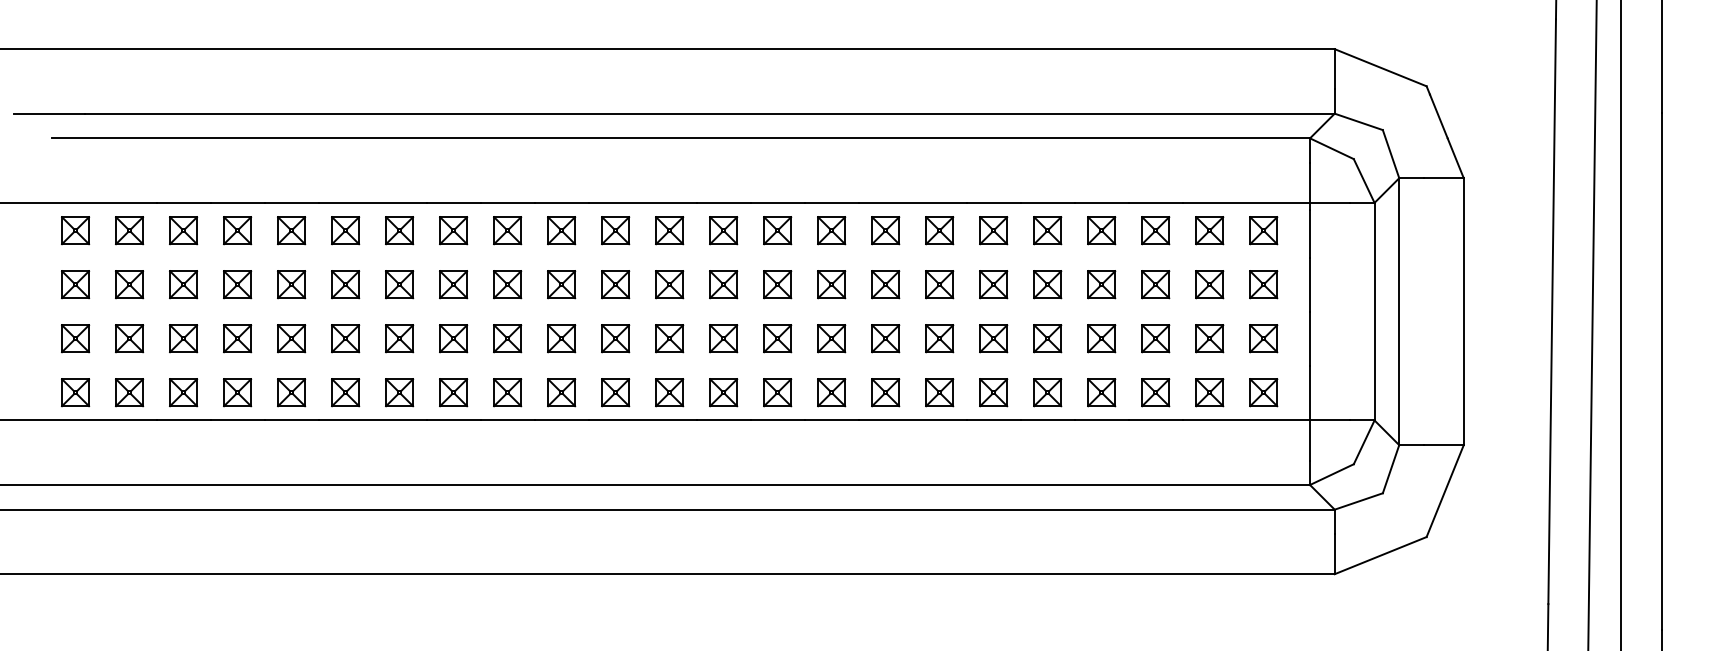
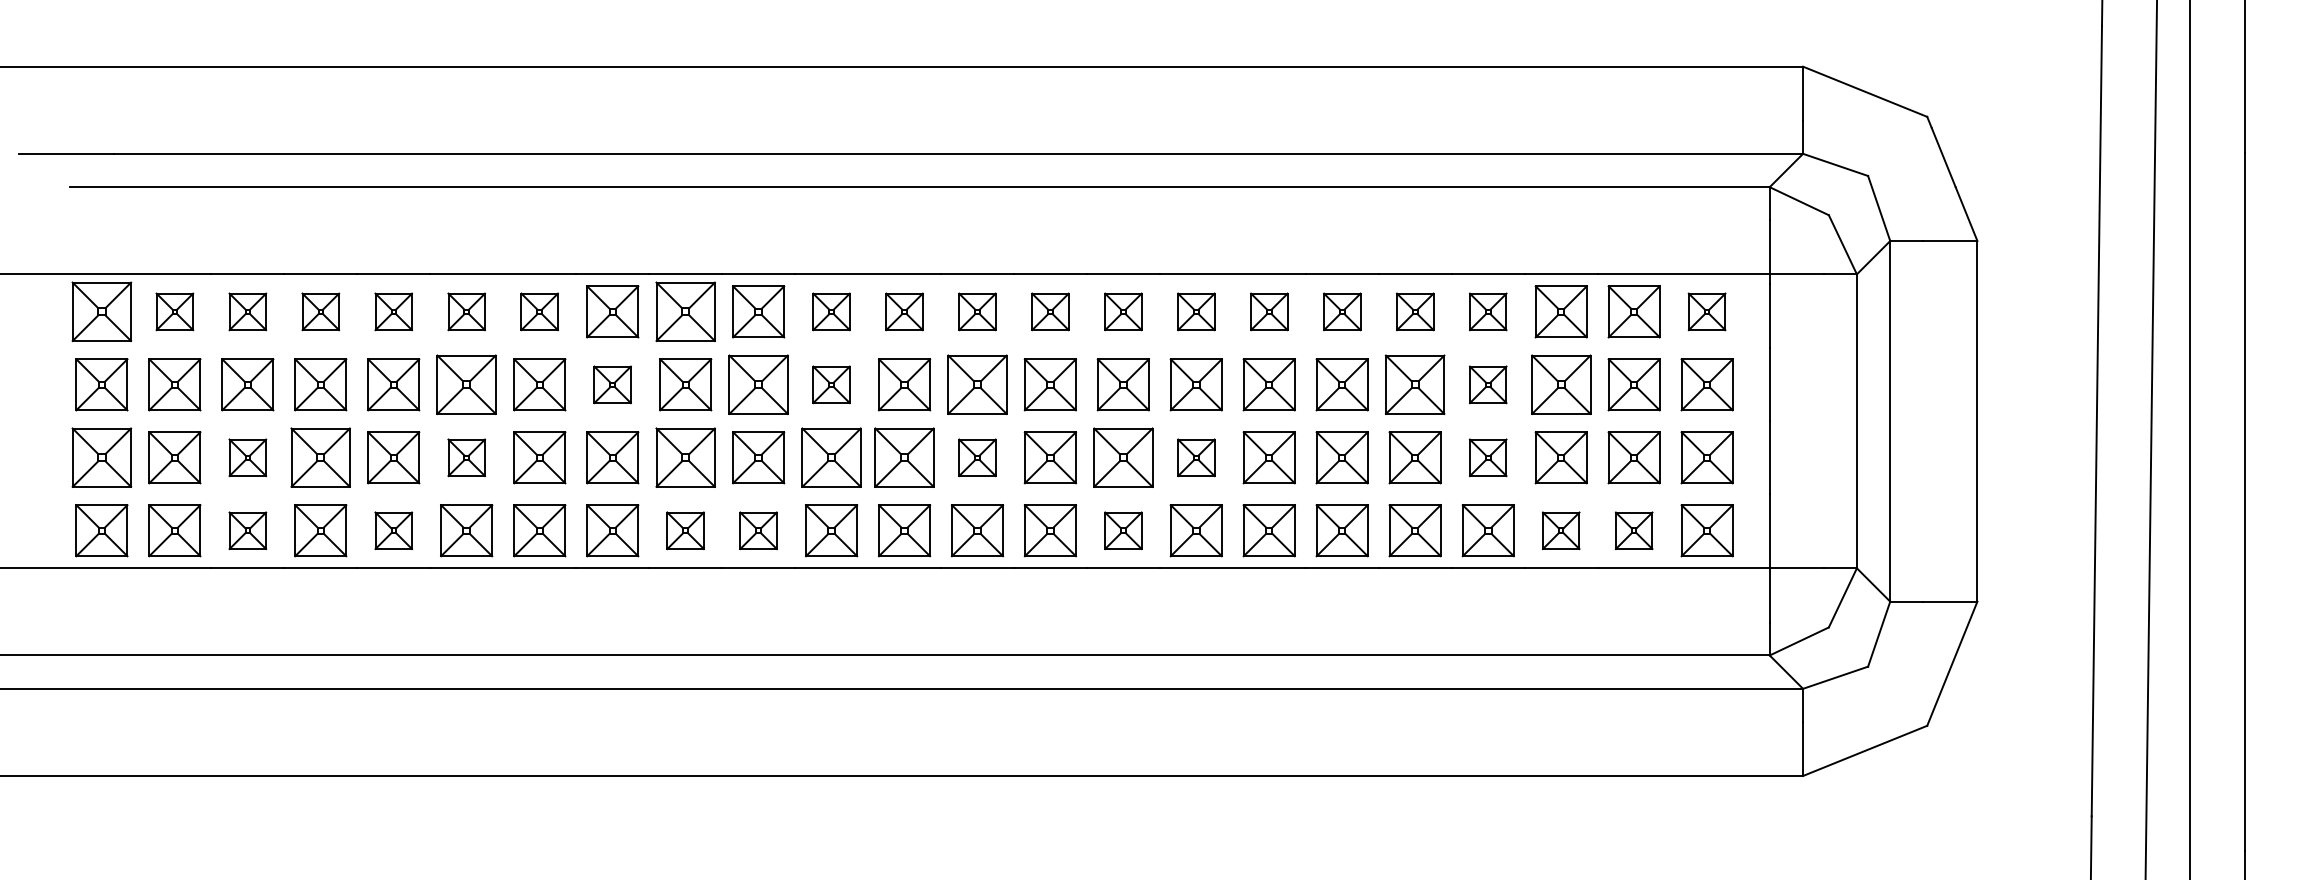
part: (75, 230) -> (101, 311), size x1.6
part: (453, 230) -> (612, 311), size x1.4
part: (507, 230) -> (685, 311), size x1.6
part: (561, 230) -> (758, 311), size x1.4
part: (1155, 230) -> (1560, 311), size x1.4
part: (1209, 230) -> (1633, 311), size x1.4
part: (75, 284) -> (101, 384), size x1.4
part: (129, 284) -> (174, 384), size x1.4
part: (183, 284) -> (247, 384), size x1.4
part: (237, 284) -> (320, 384), size x1.4
part: (291, 284) -> (393, 384), size x1.4
part: (345, 284) -> (466, 384), size x1.6
part: (399, 284) -> (539, 384), size x1.4
part: (507, 284) -> (685, 384), size x1.4
part: (561, 284) -> (758, 384), size x1.6
part: (669, 284) -> (904, 384), size x1.4
part: (723, 284) -> (977, 384), size x1.6
part: (777, 284) -> (1050, 384), size x1.4
part: (831, 284) -> (1123, 384), size x1.4
part: (885, 284) -> (1196, 384), size x1.4
part: (939, 284) -> (1269, 384), size x1.4
part: (993, 284) -> (1342, 384), size x1.4
part: (1047, 284) -> (1415, 384), size x1.6
part: (1155, 284) -> (1560, 384), size x1.6
part: (1209, 284) -> (1633, 384), size x1.4
part: (1263, 284) -> (1706, 384), size x1.4
part: (75, 338) -> (101, 457), size x1.6
part: (129, 338) -> (174, 457), size x1.4
part: (237, 338) -> (320, 457), size x1.6
part: (291, 338) -> (393, 457), size x1.4
part: (399, 338) -> (539, 457), size x1.4
part: (453, 338) -> (612, 457), size x1.4
part: (507, 338) -> (685, 457), size x1.6
part: (561, 338) -> (758, 457), size x1.4
part: (615, 338) -> (831, 457), size x1.6
part: (669, 338) -> (904, 457), size x1.6
part: (777, 338) -> (1050, 457), size x1.4
part: (831, 338) -> (1123, 457), size x1.6
part: (939, 338) -> (1269, 457), size x1.4
part: (993, 338) -> (1342, 457), size x1.4
part: (1047, 338) -> (1415, 457), size x1.4
part: (1155, 338) -> (1560, 457), size x1.4
part: (1209, 338) -> (1633, 457), size x1.4
part: (1263, 338) -> (1706, 457), size x1.4
part: (75, 392) -> (101, 530), size x1.4
part: (129, 392) -> (174, 530), size x1.4
part: (237, 392) -> (320, 530), size x1.4
part: (345, 392) -> (466, 530), size x1.4
part: (399, 392) -> (539, 530), size x1.4
part: (453, 392) -> (612, 530), size x1.4
part: (615, 392) -> (831, 530), size x1.4
part: (669, 392) -> (904, 530), size x1.4
part: (723, 392) -> (977, 530), size x1.4
part: (777, 392) -> (1050, 530), size x1.4
part: (885, 392) -> (1196, 530), size x1.4
part: (939, 392) -> (1269, 530), size x1.4
part: (993, 392) -> (1342, 530), size x1.4
part: (1047, 392) -> (1415, 530), size x1.4
part: (1101, 392) -> (1487, 530), size x1.4
part: (1263, 392) -> (1706, 530), size x1.4

